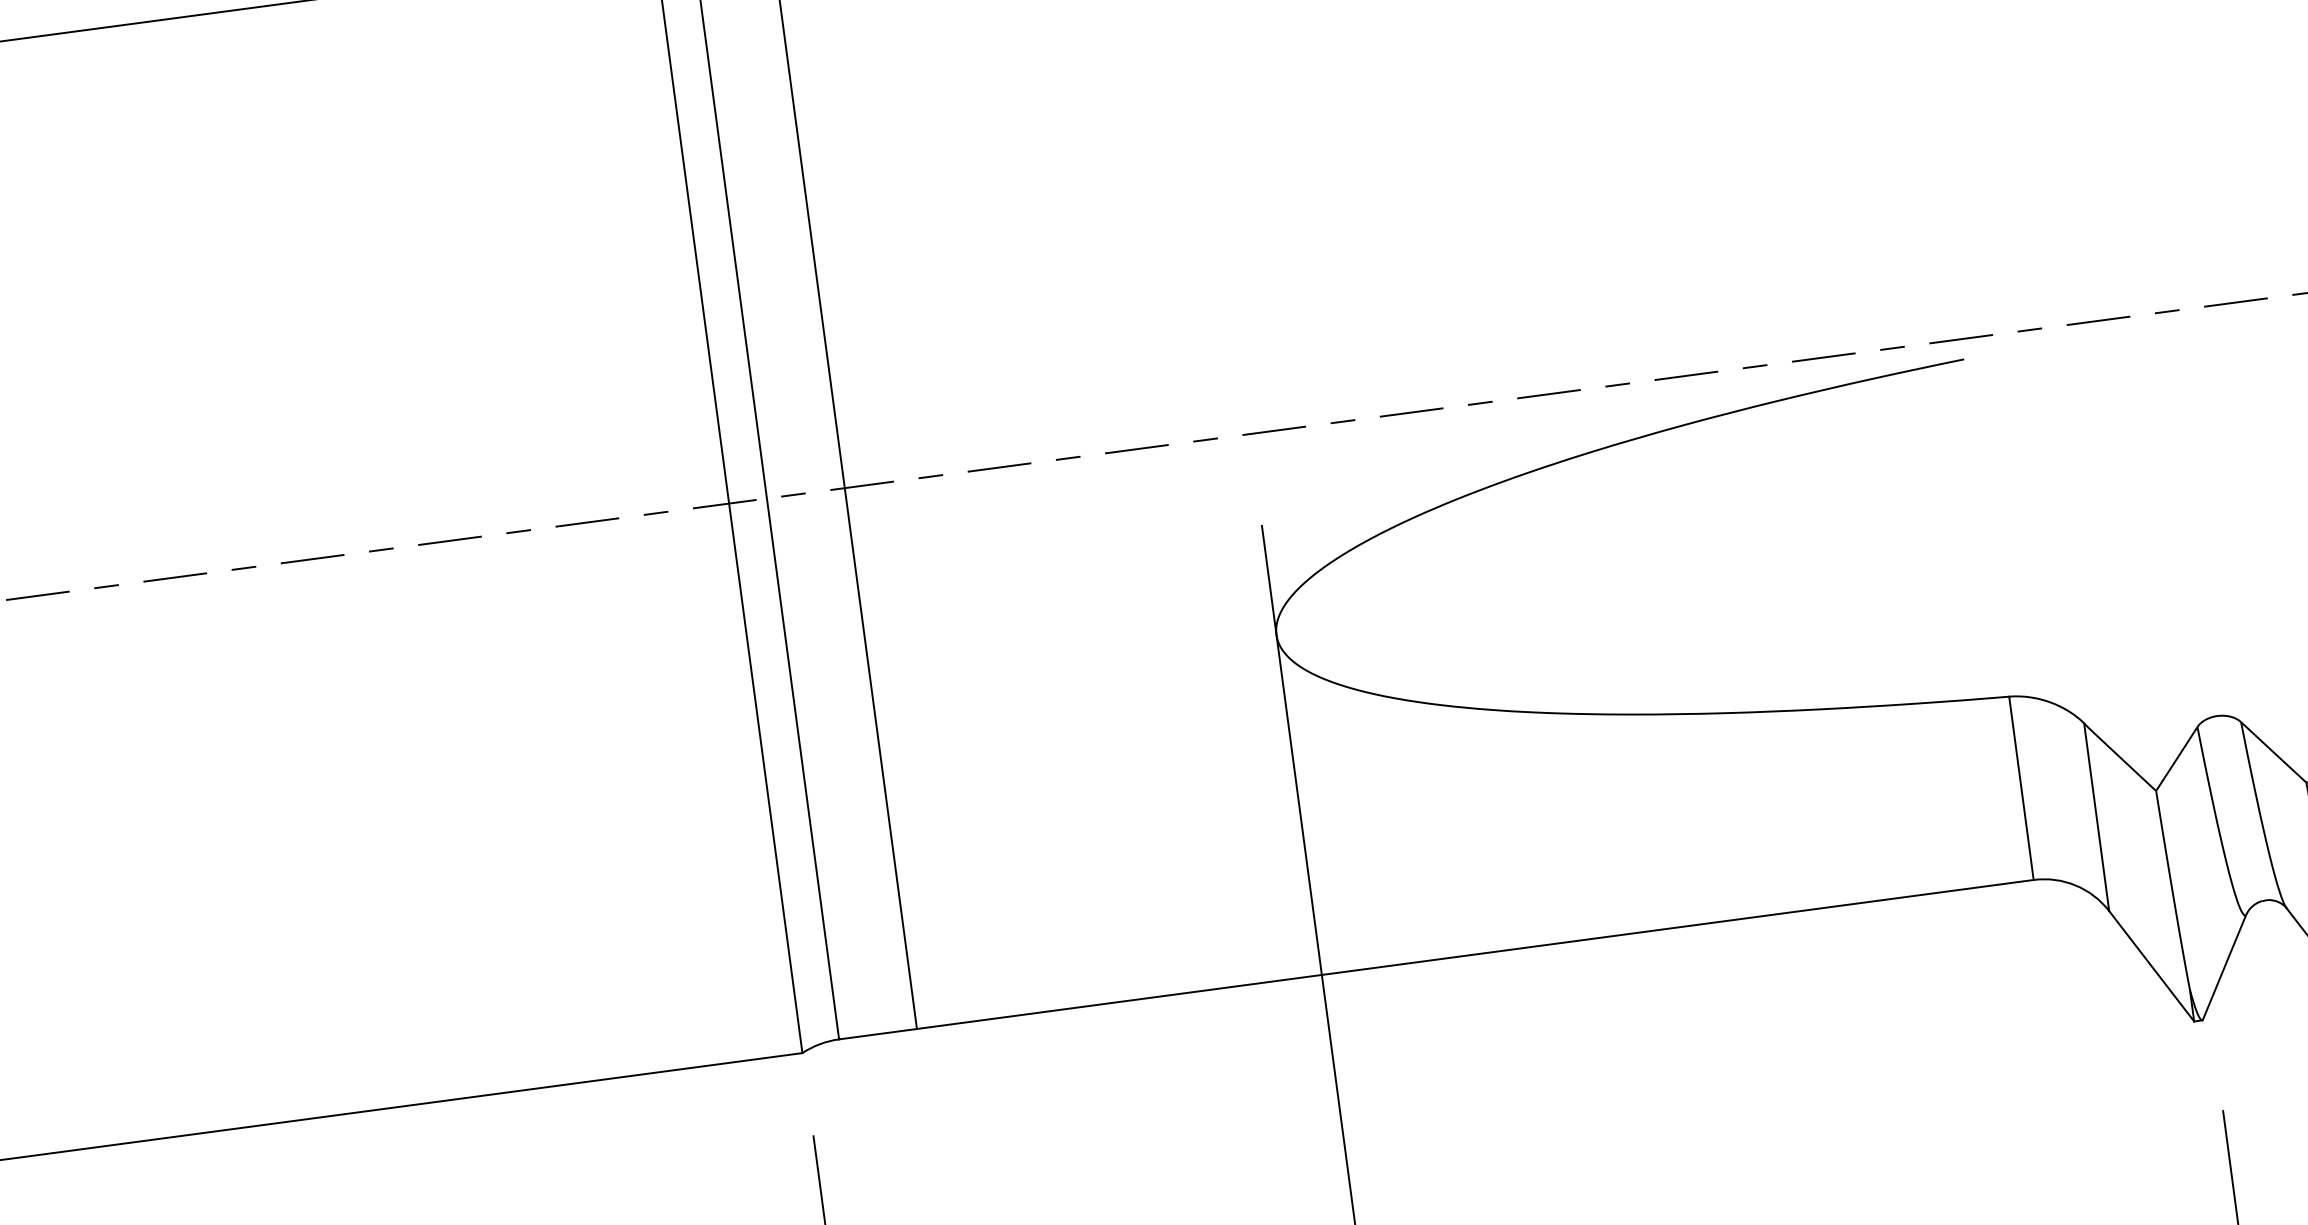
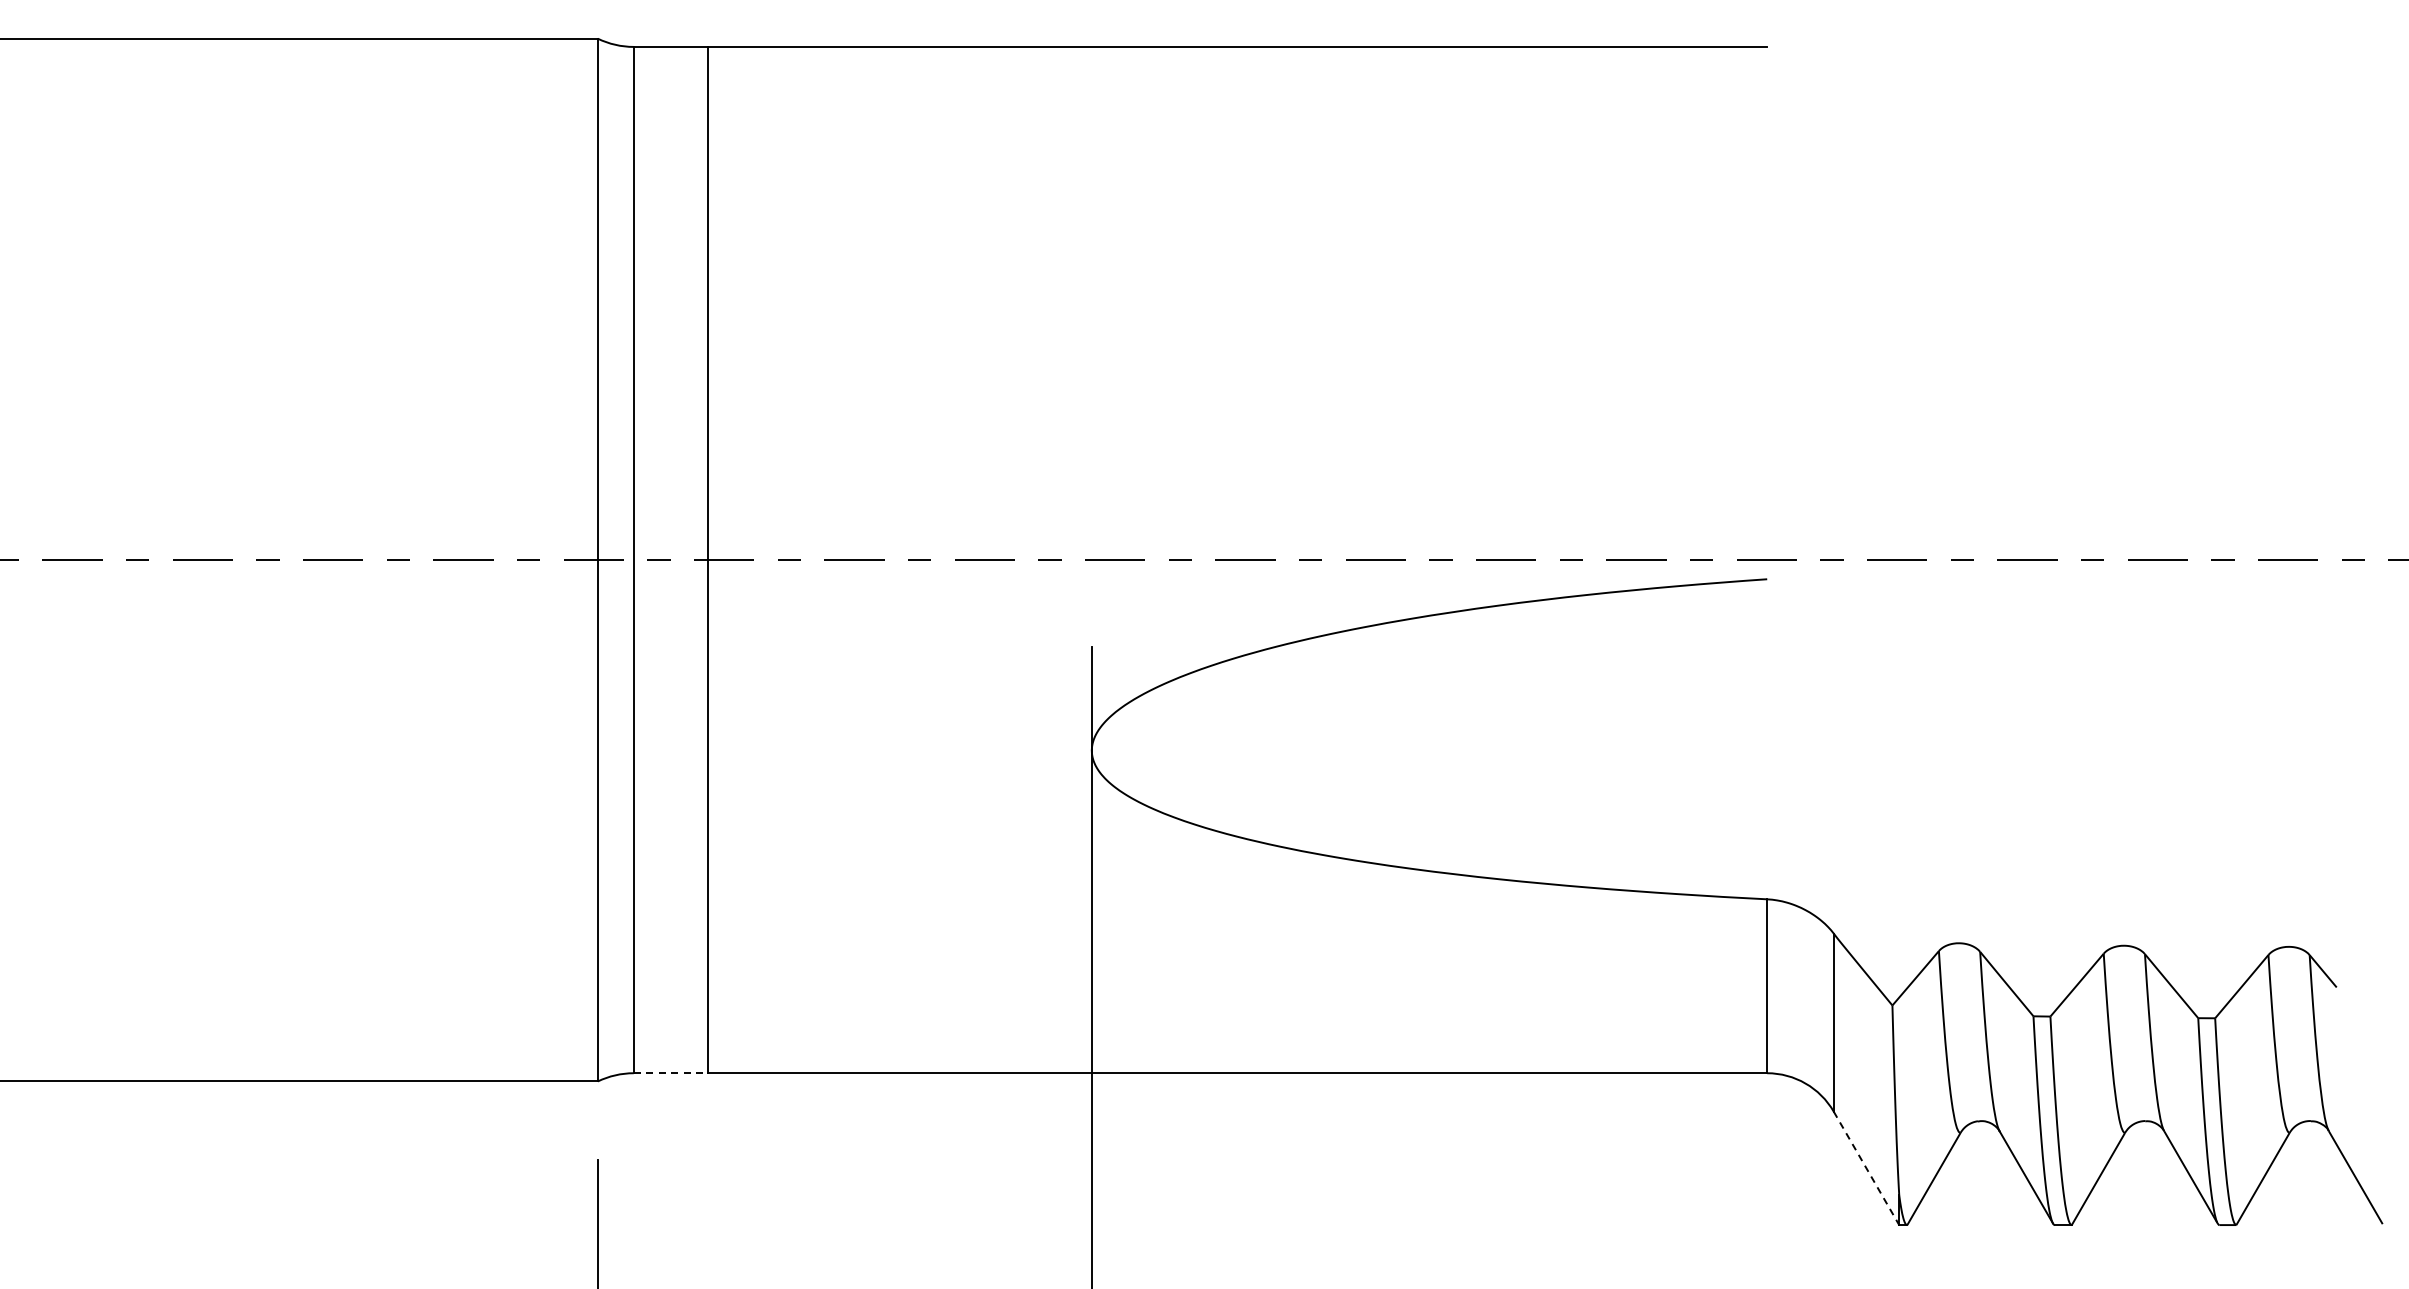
line: (2151, 966) -> (1866, 1168), solid -> dashed
line: (877, 1034) -> (670, 1073), solid -> dashed

